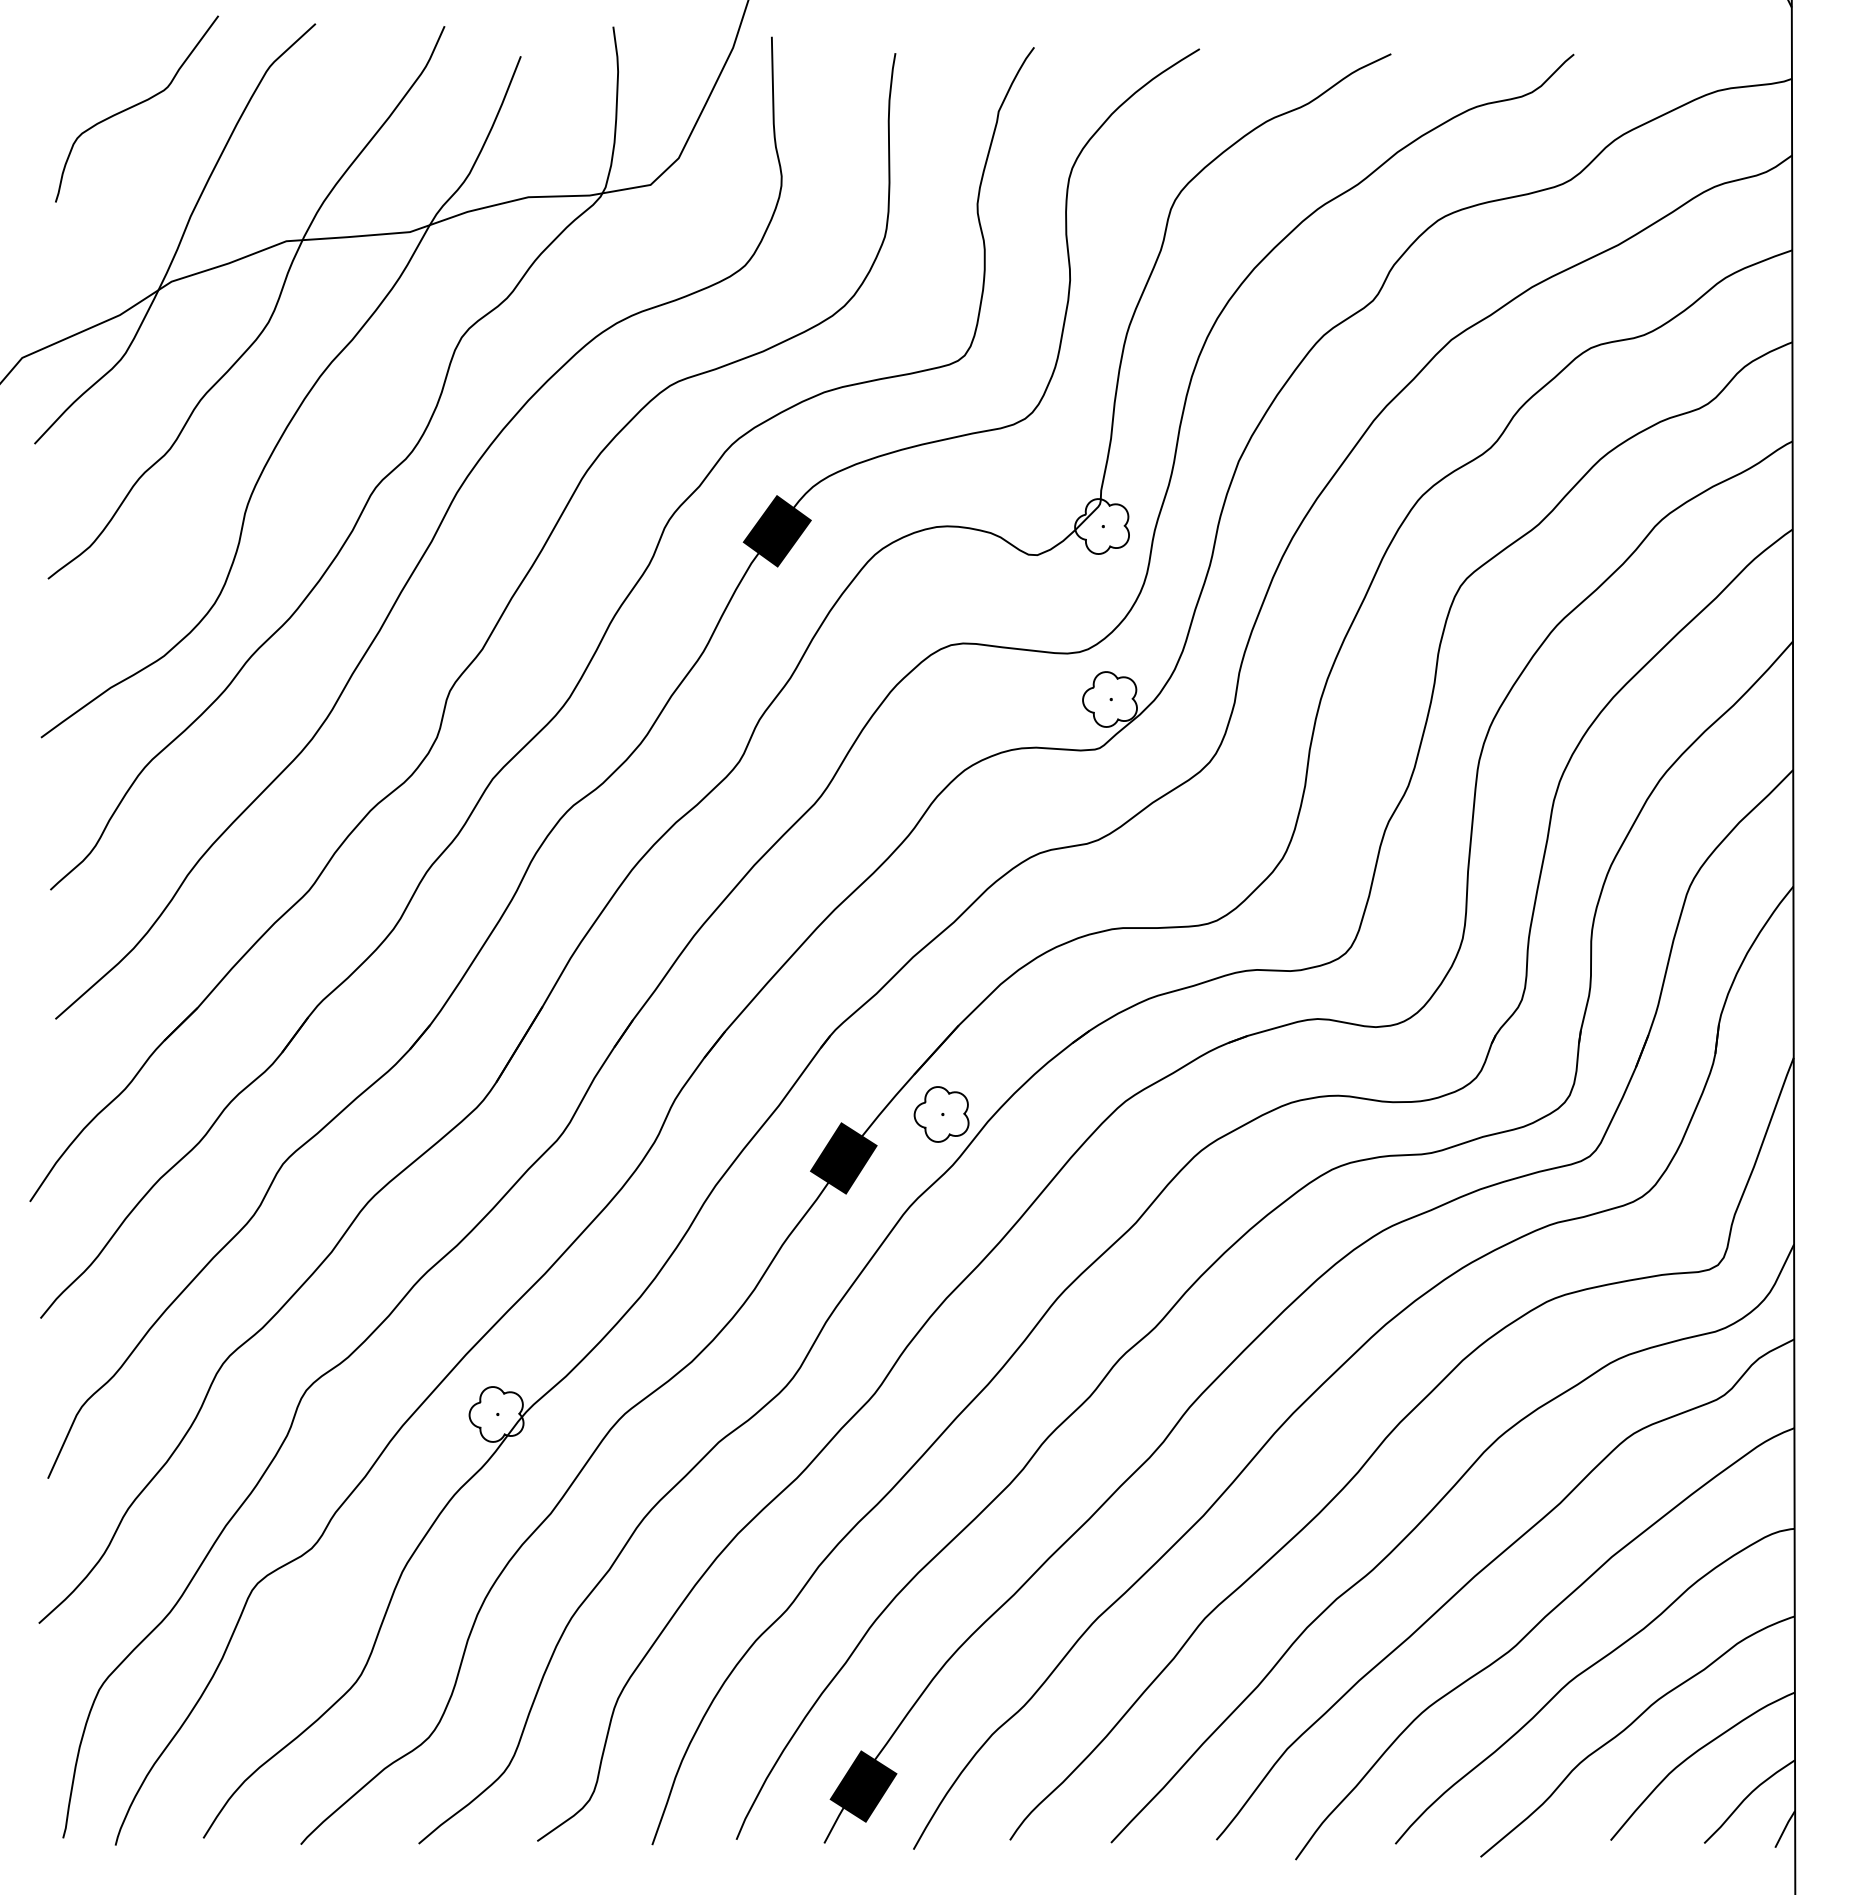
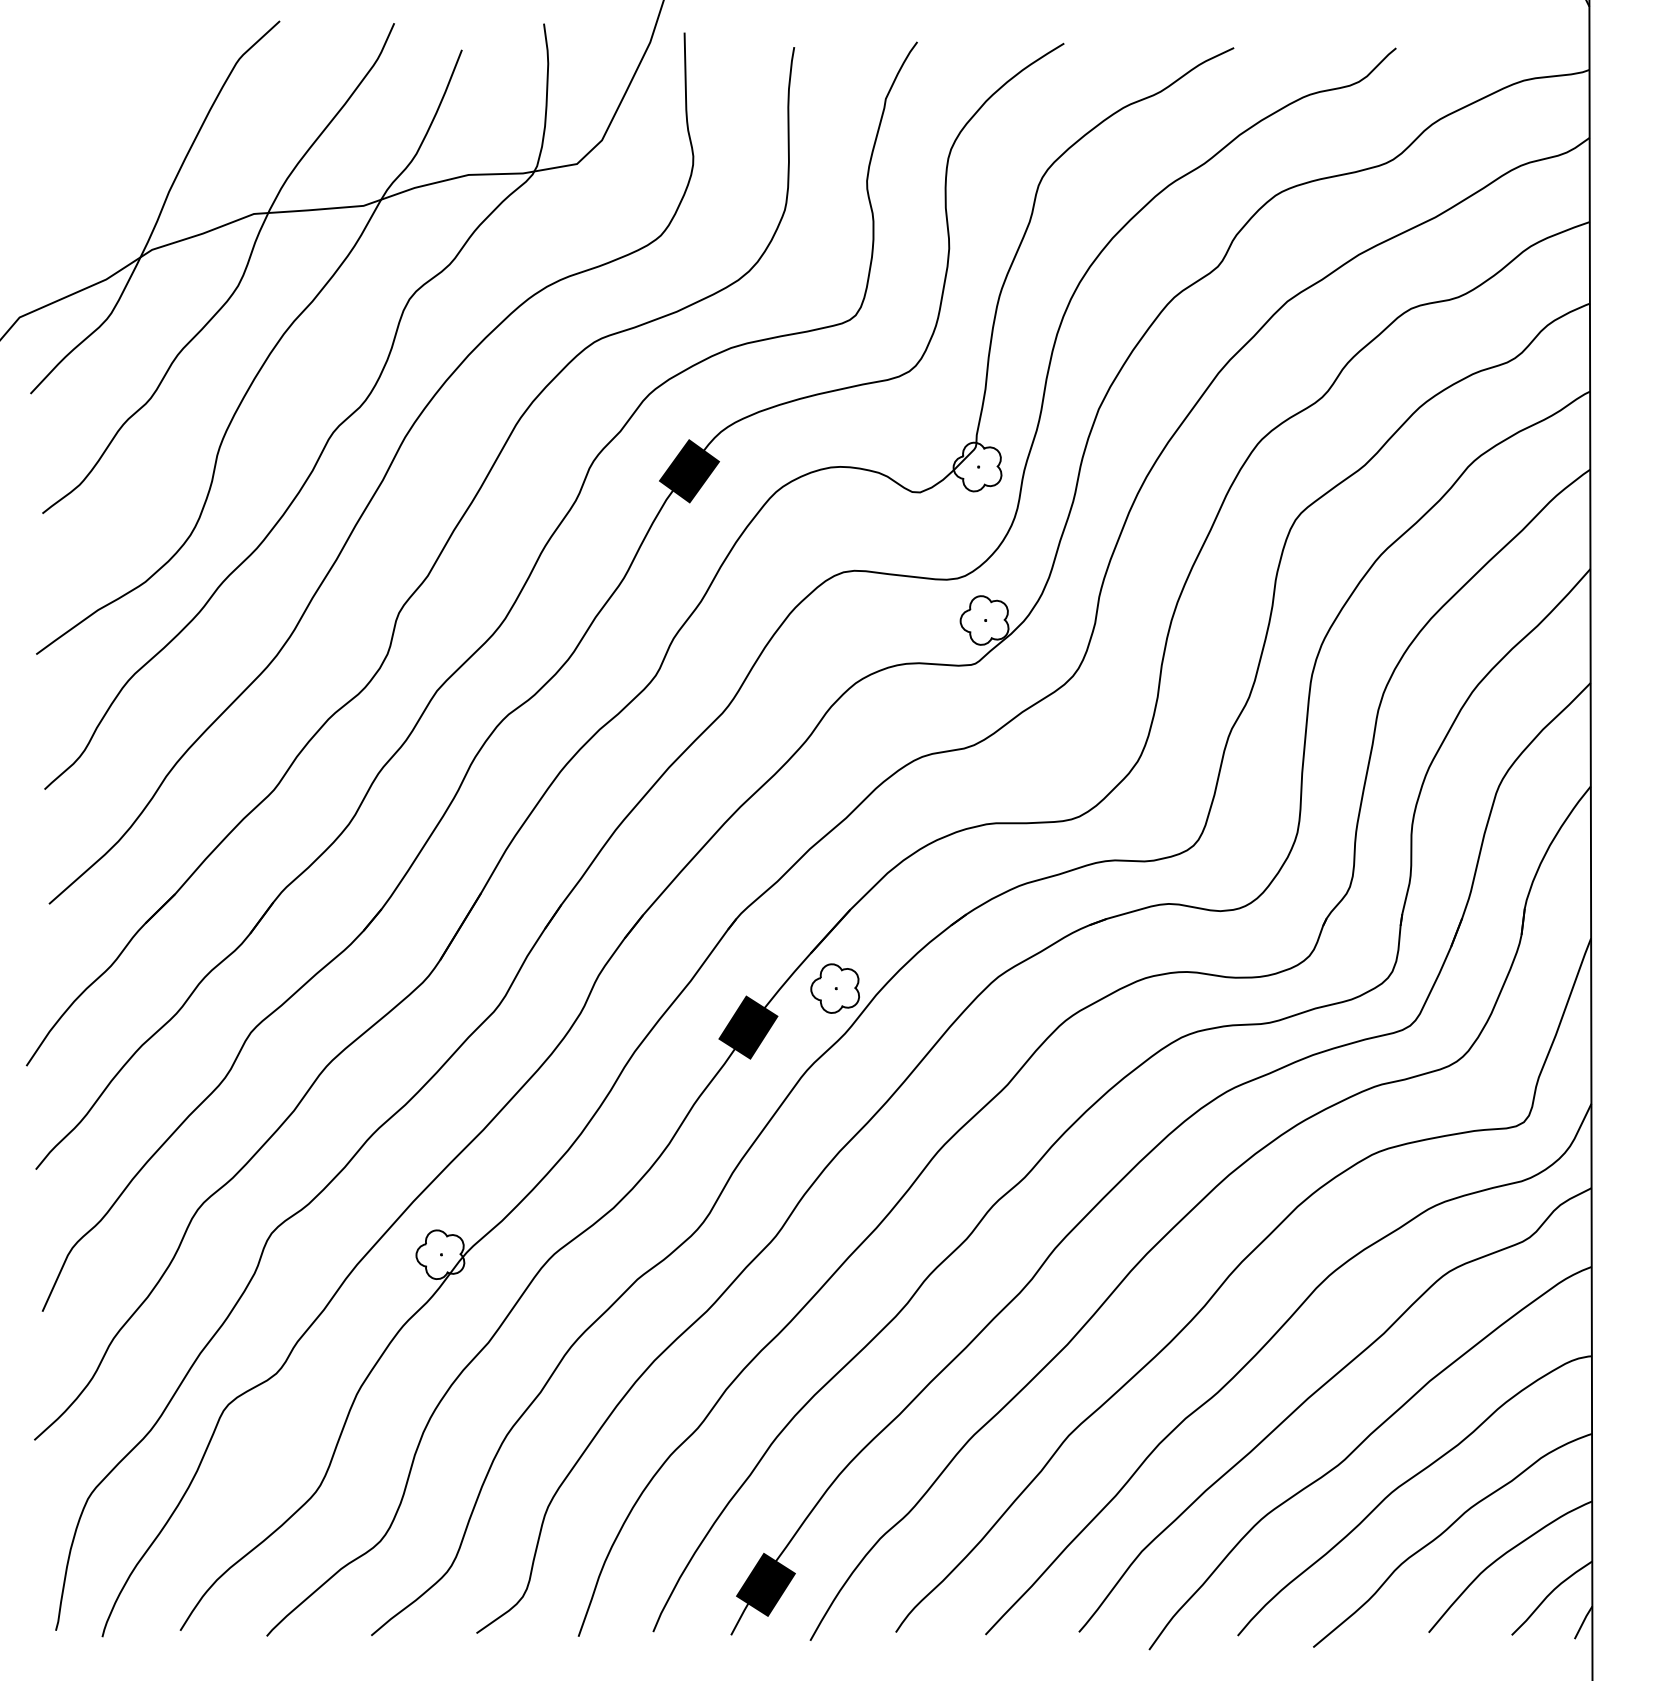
curve: (135, 106) -> (120, 94), removed

